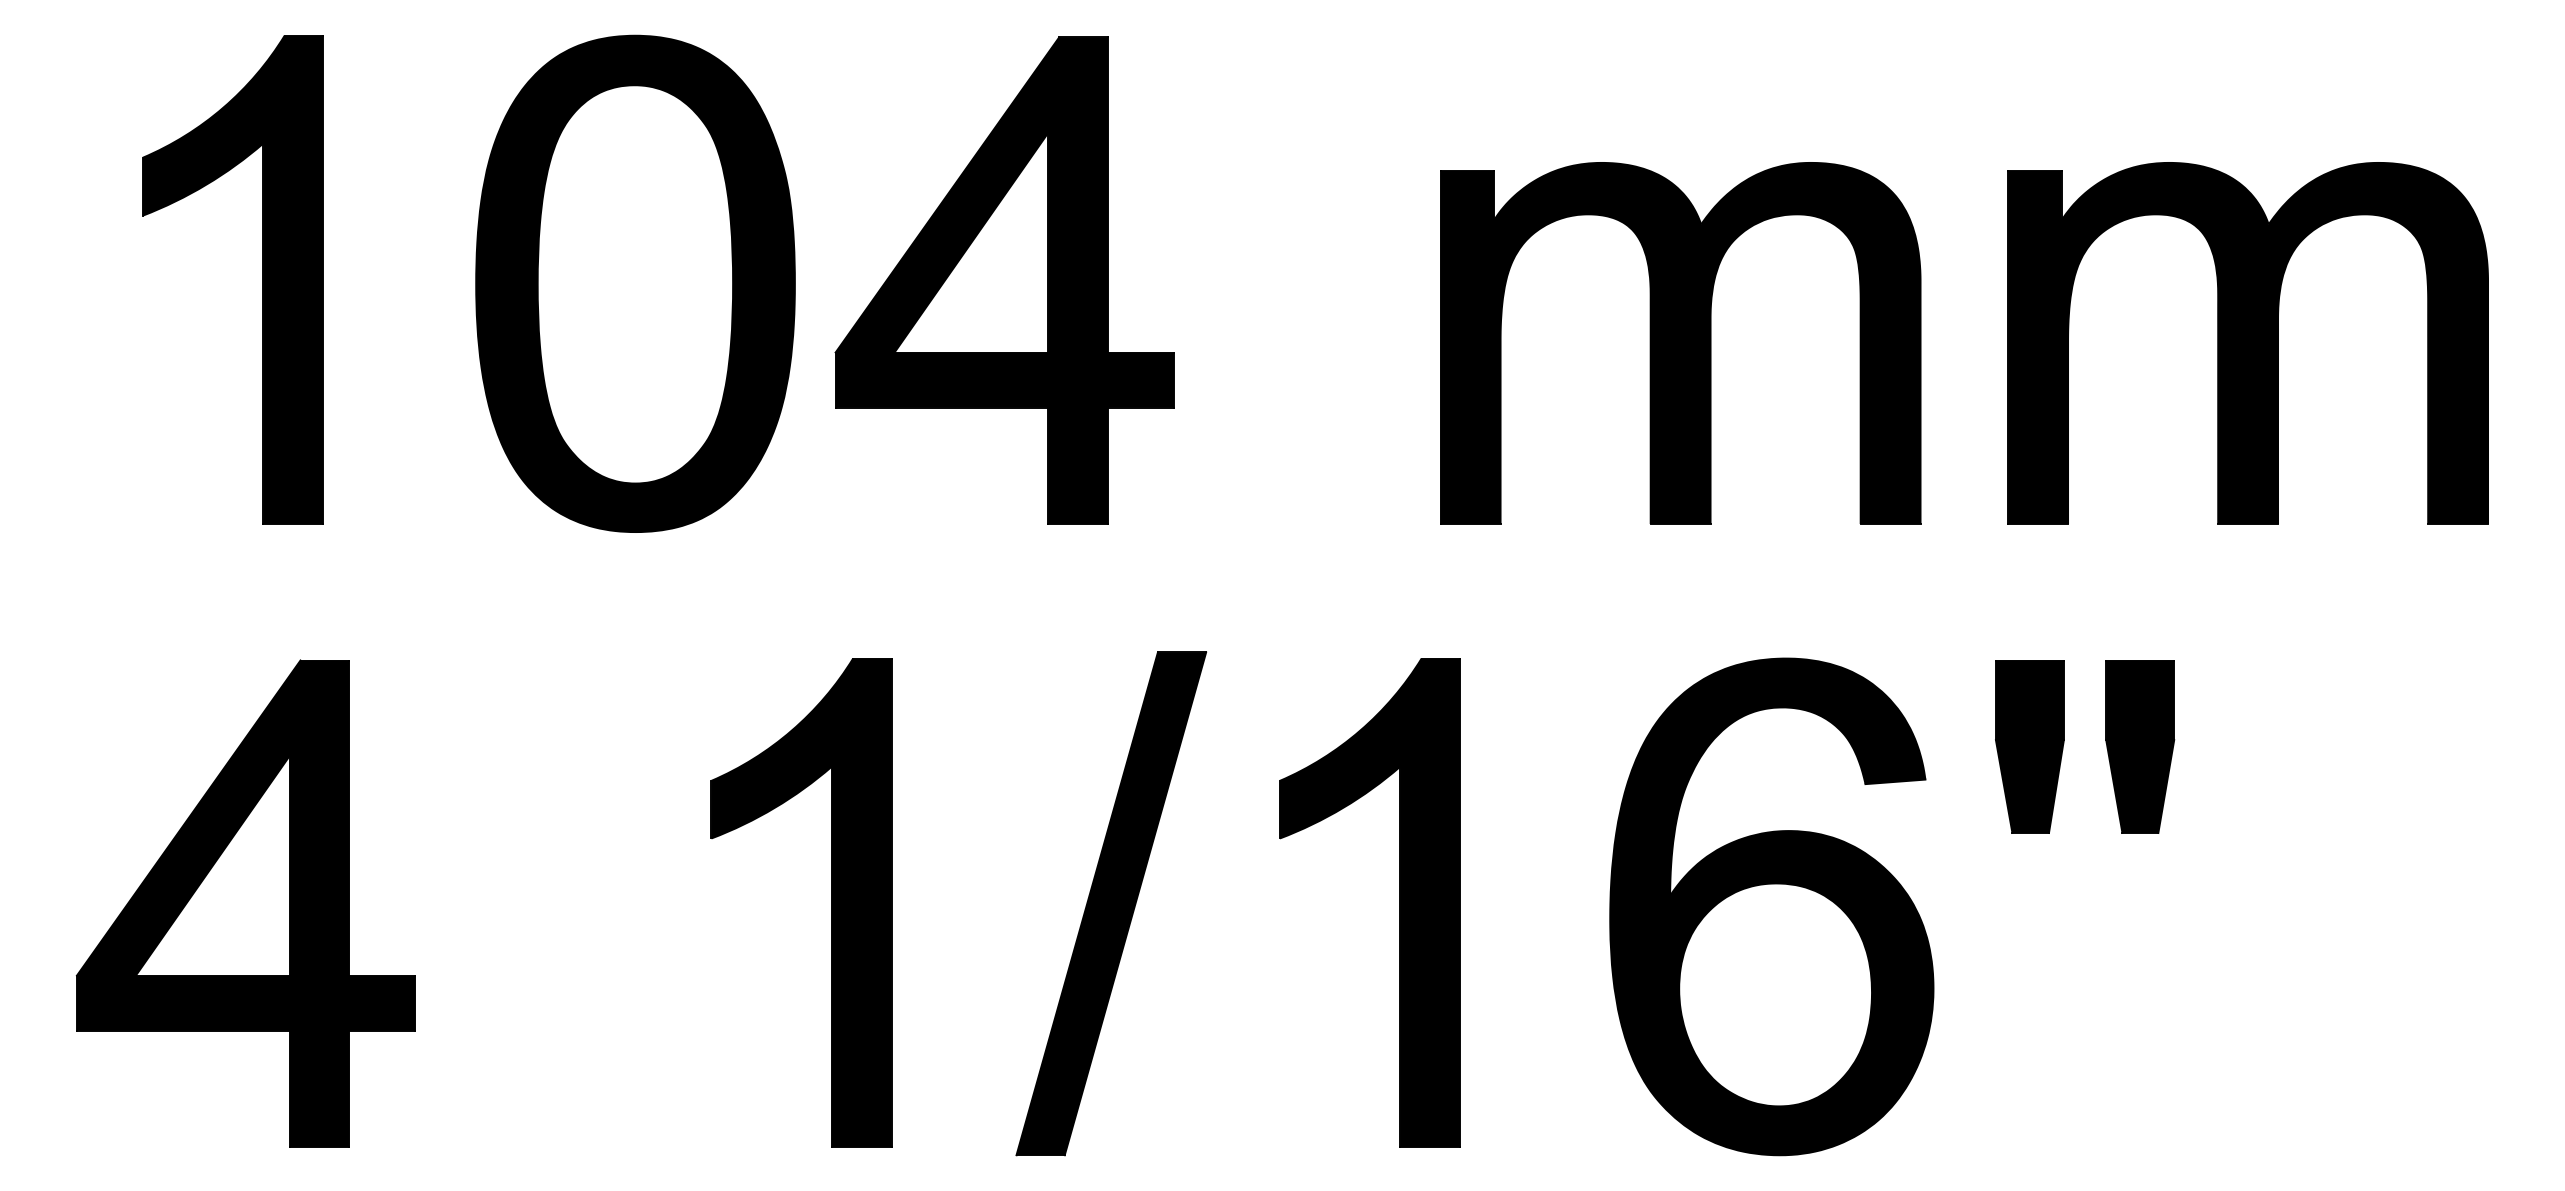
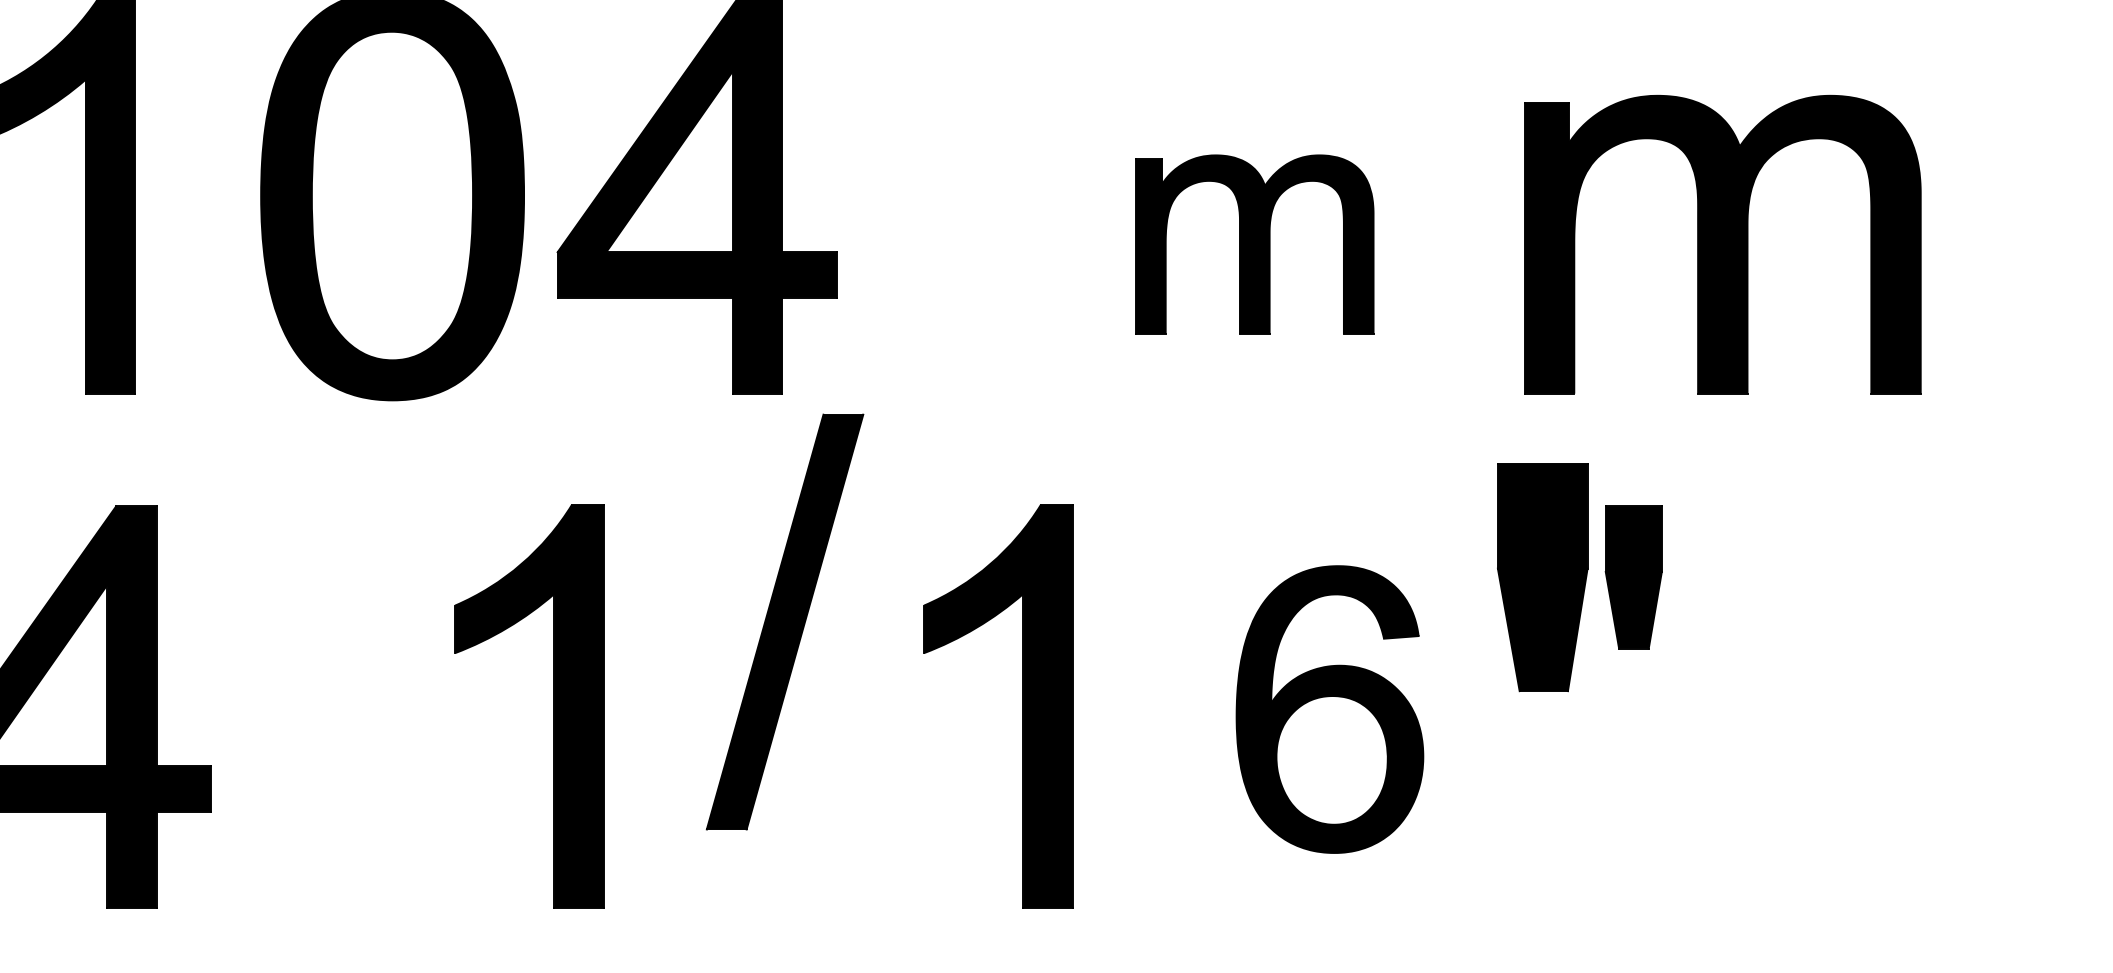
part: (1680, 343) -> (1254, 244), size x0.6
part: (2029, 746) -> (1542, 577), size x1.6
part: (1111, 903) -> (785, 621), moved
part: (1771, 906) -> (1329, 709), size x0.7

